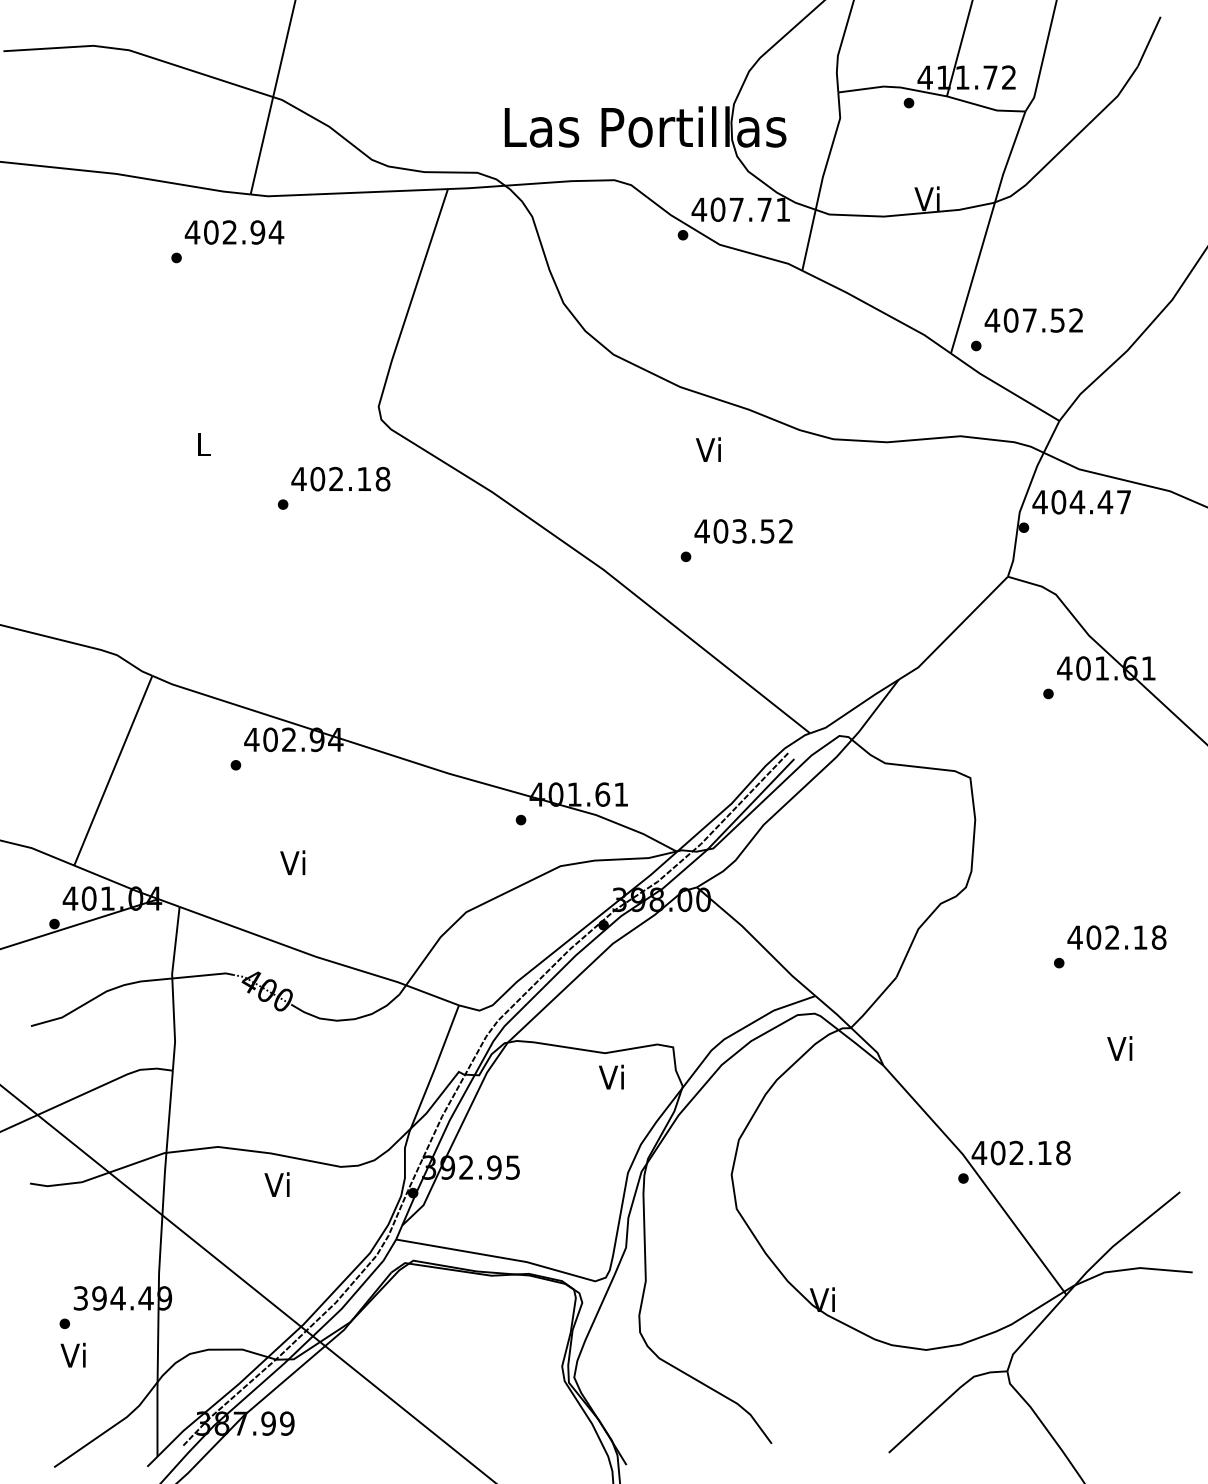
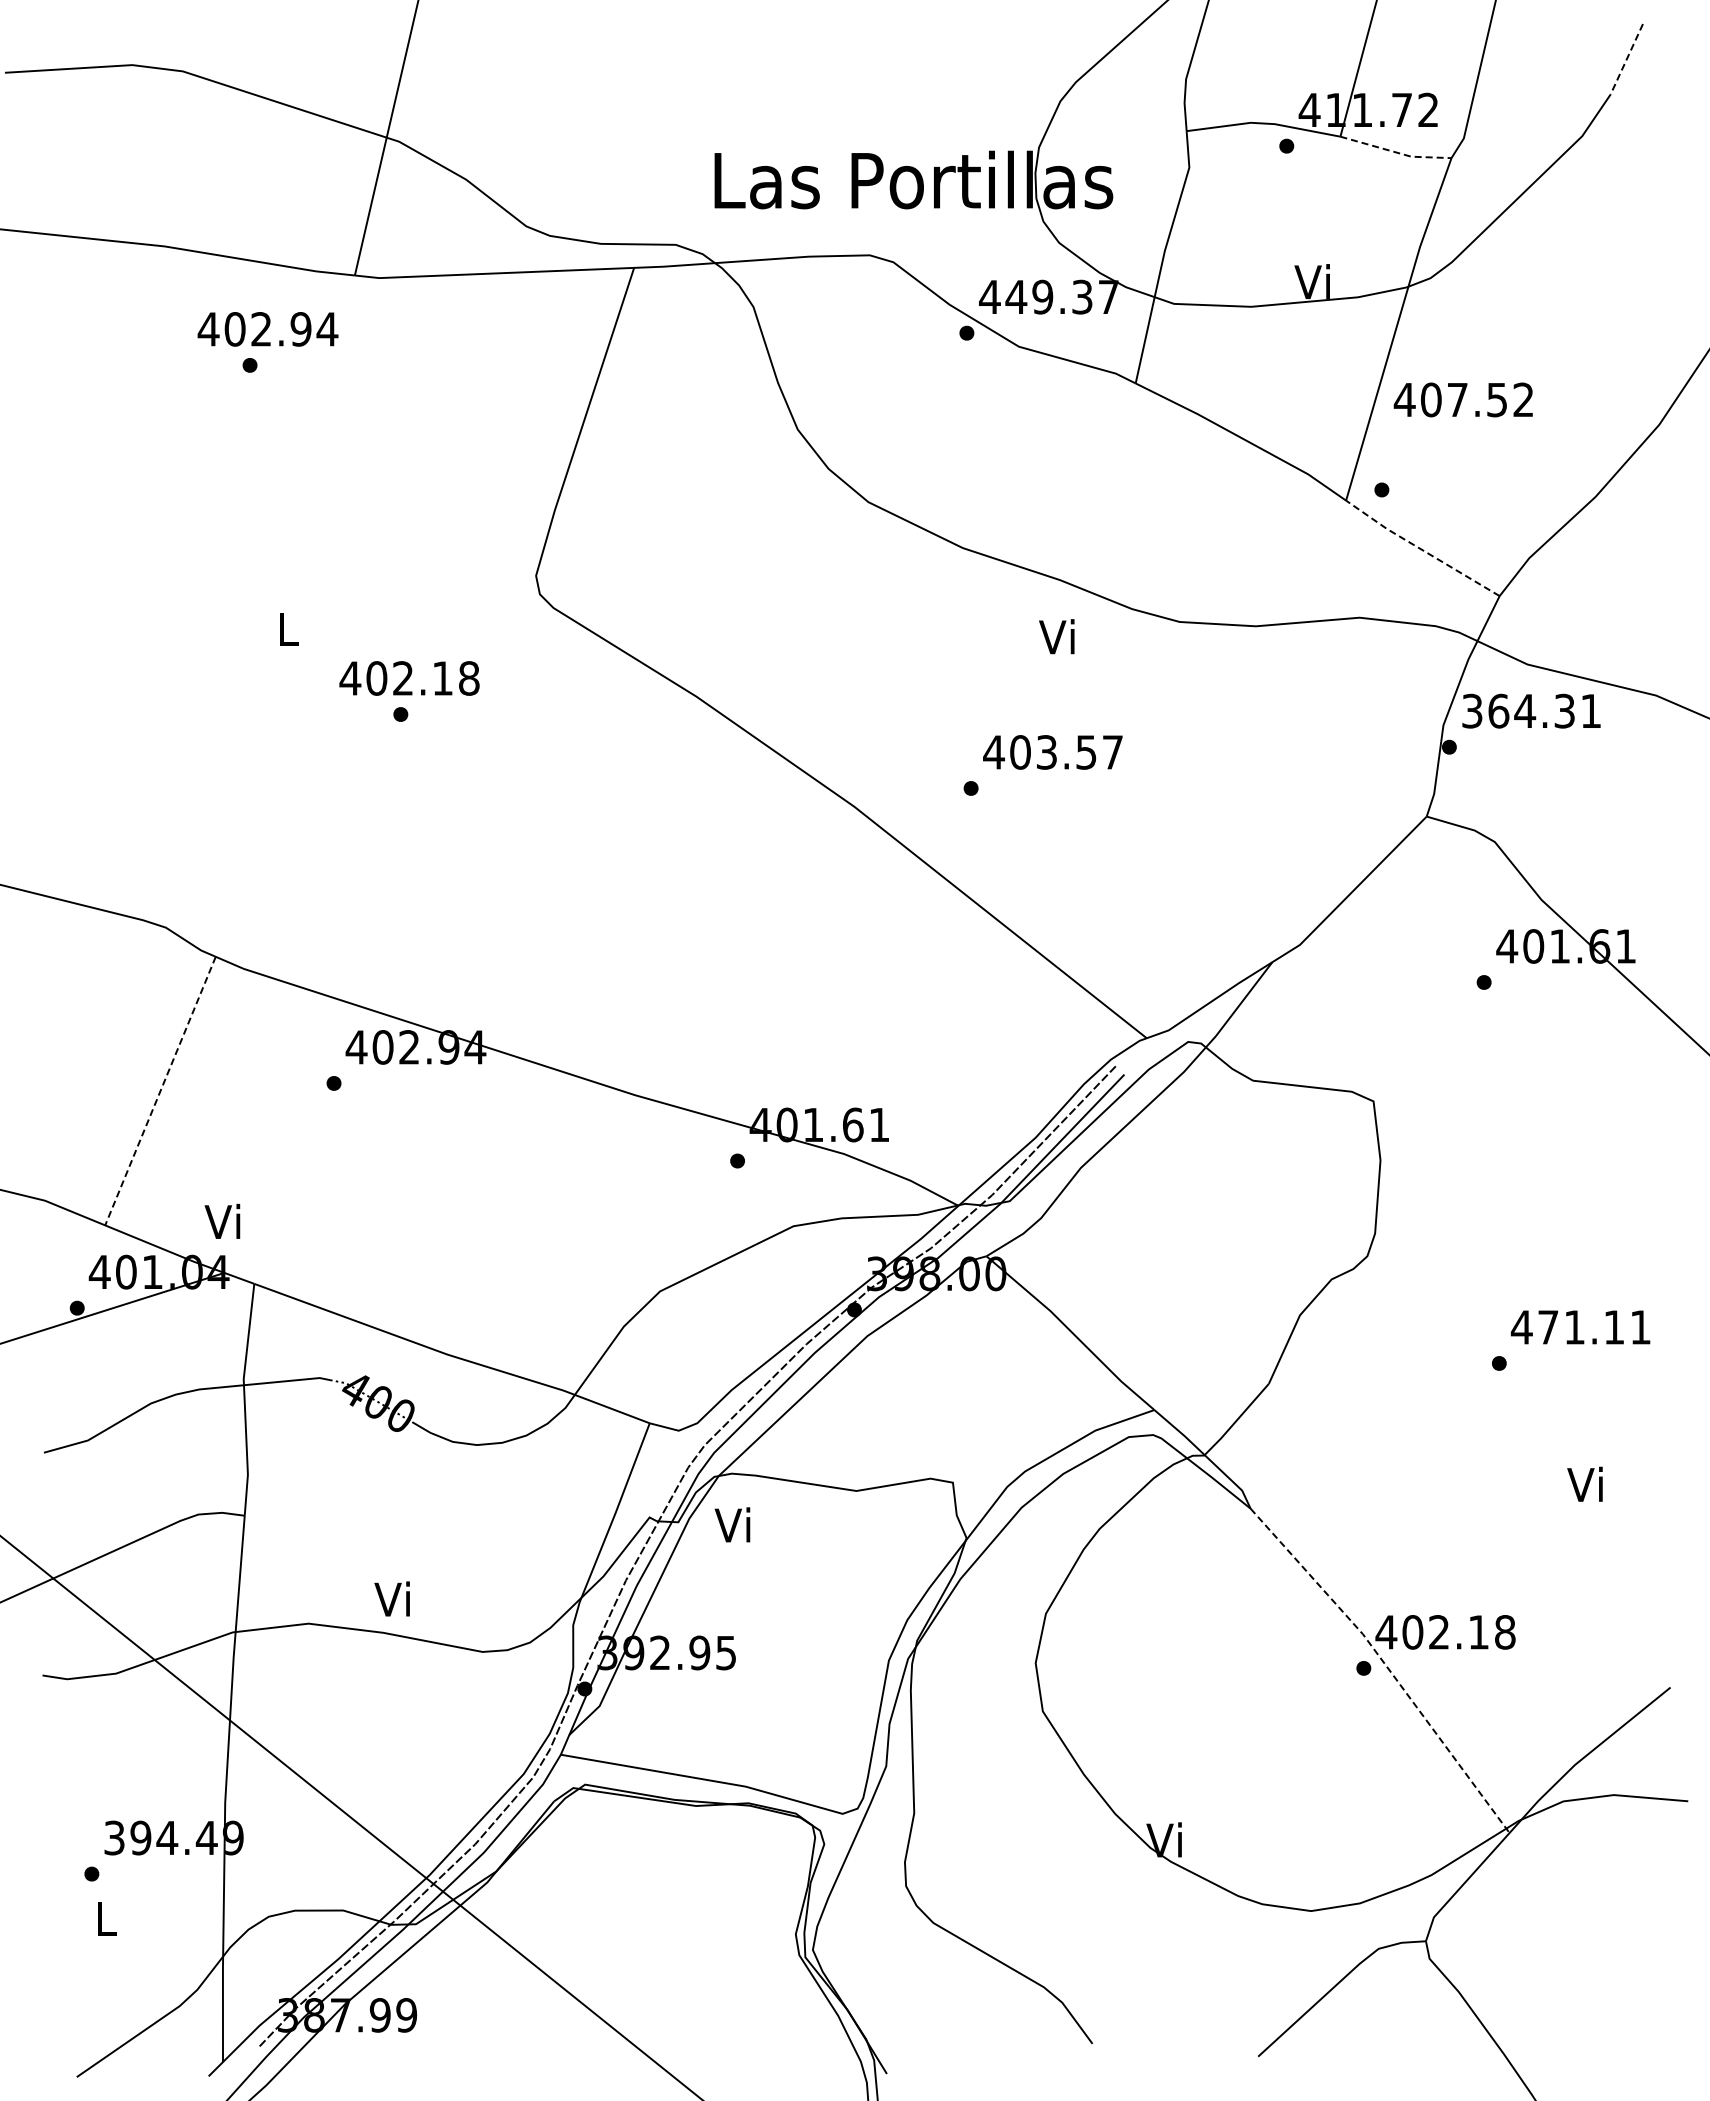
line: (1149, 41) -> (1626, 59), solid -> dashed
line: (985, 107) -> (1395, 152), solid -> dashed
text: (749, 209) -> (1061, 296), 407.71 -> 449.37
text: (234, 232) -> (267, 329), moved
text: (1033, 320) -> (1462, 399), moved
line: (1003, 388) -> (1420, 549), solid -> dashed
text: (708, 449) -> (1056, 636), moved
text: (340, 479) -> (409, 678), moved
text: (1081, 501) -> (1530, 710), 404.47 -> 364.31
text: (785, 531) -> (1112, 752), 403.52 -> 403.57
line: (113, 770) -> (160, 1091), solid -> dashed
text: (292, 862) -> (222, 1221), moved
text: (1126, 937) -> (1594, 1327), 402.18 -> 471.11
text: (611, 1076) -> (732, 1524), moved
line: (978, 1176) -> (1385, 1665), solid -> dashed
text: (276, 1184) -> (391, 1598), moved
text: (73, 1354) -> (103, 1917), Vi -> L

